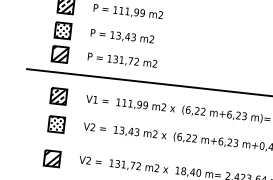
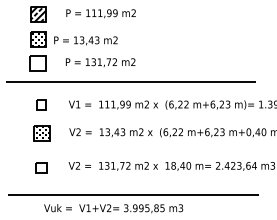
text: (122, 36) -> (85, 40), moved
hatch: (59, 54) -> (37, 63), removed
part: (59, 95) -> (41, 104), size x0.6
part: (52, 158) -> (41, 167), size x0.7

